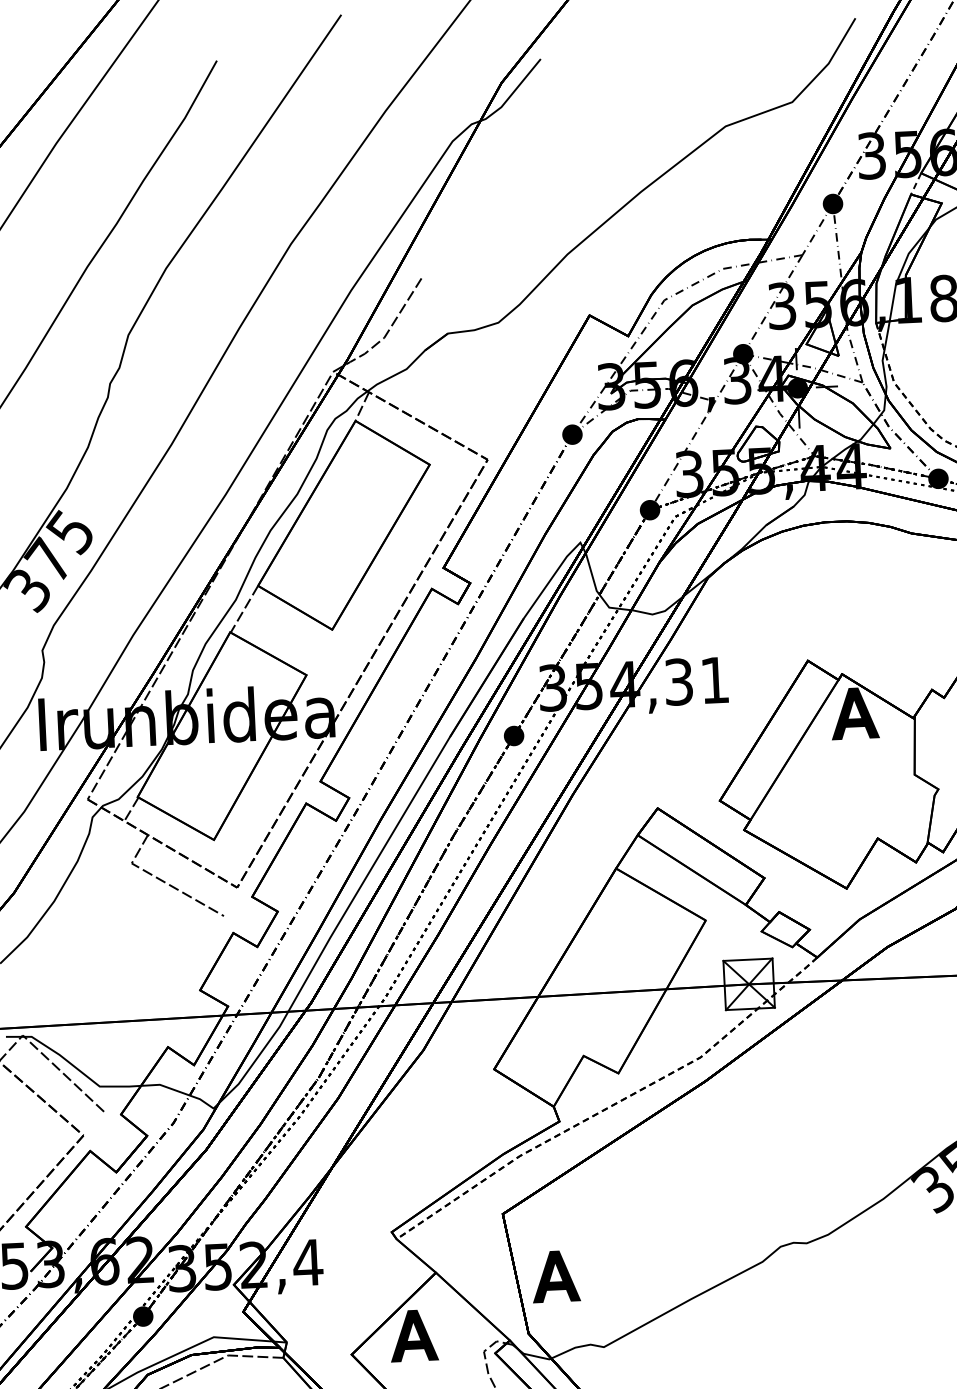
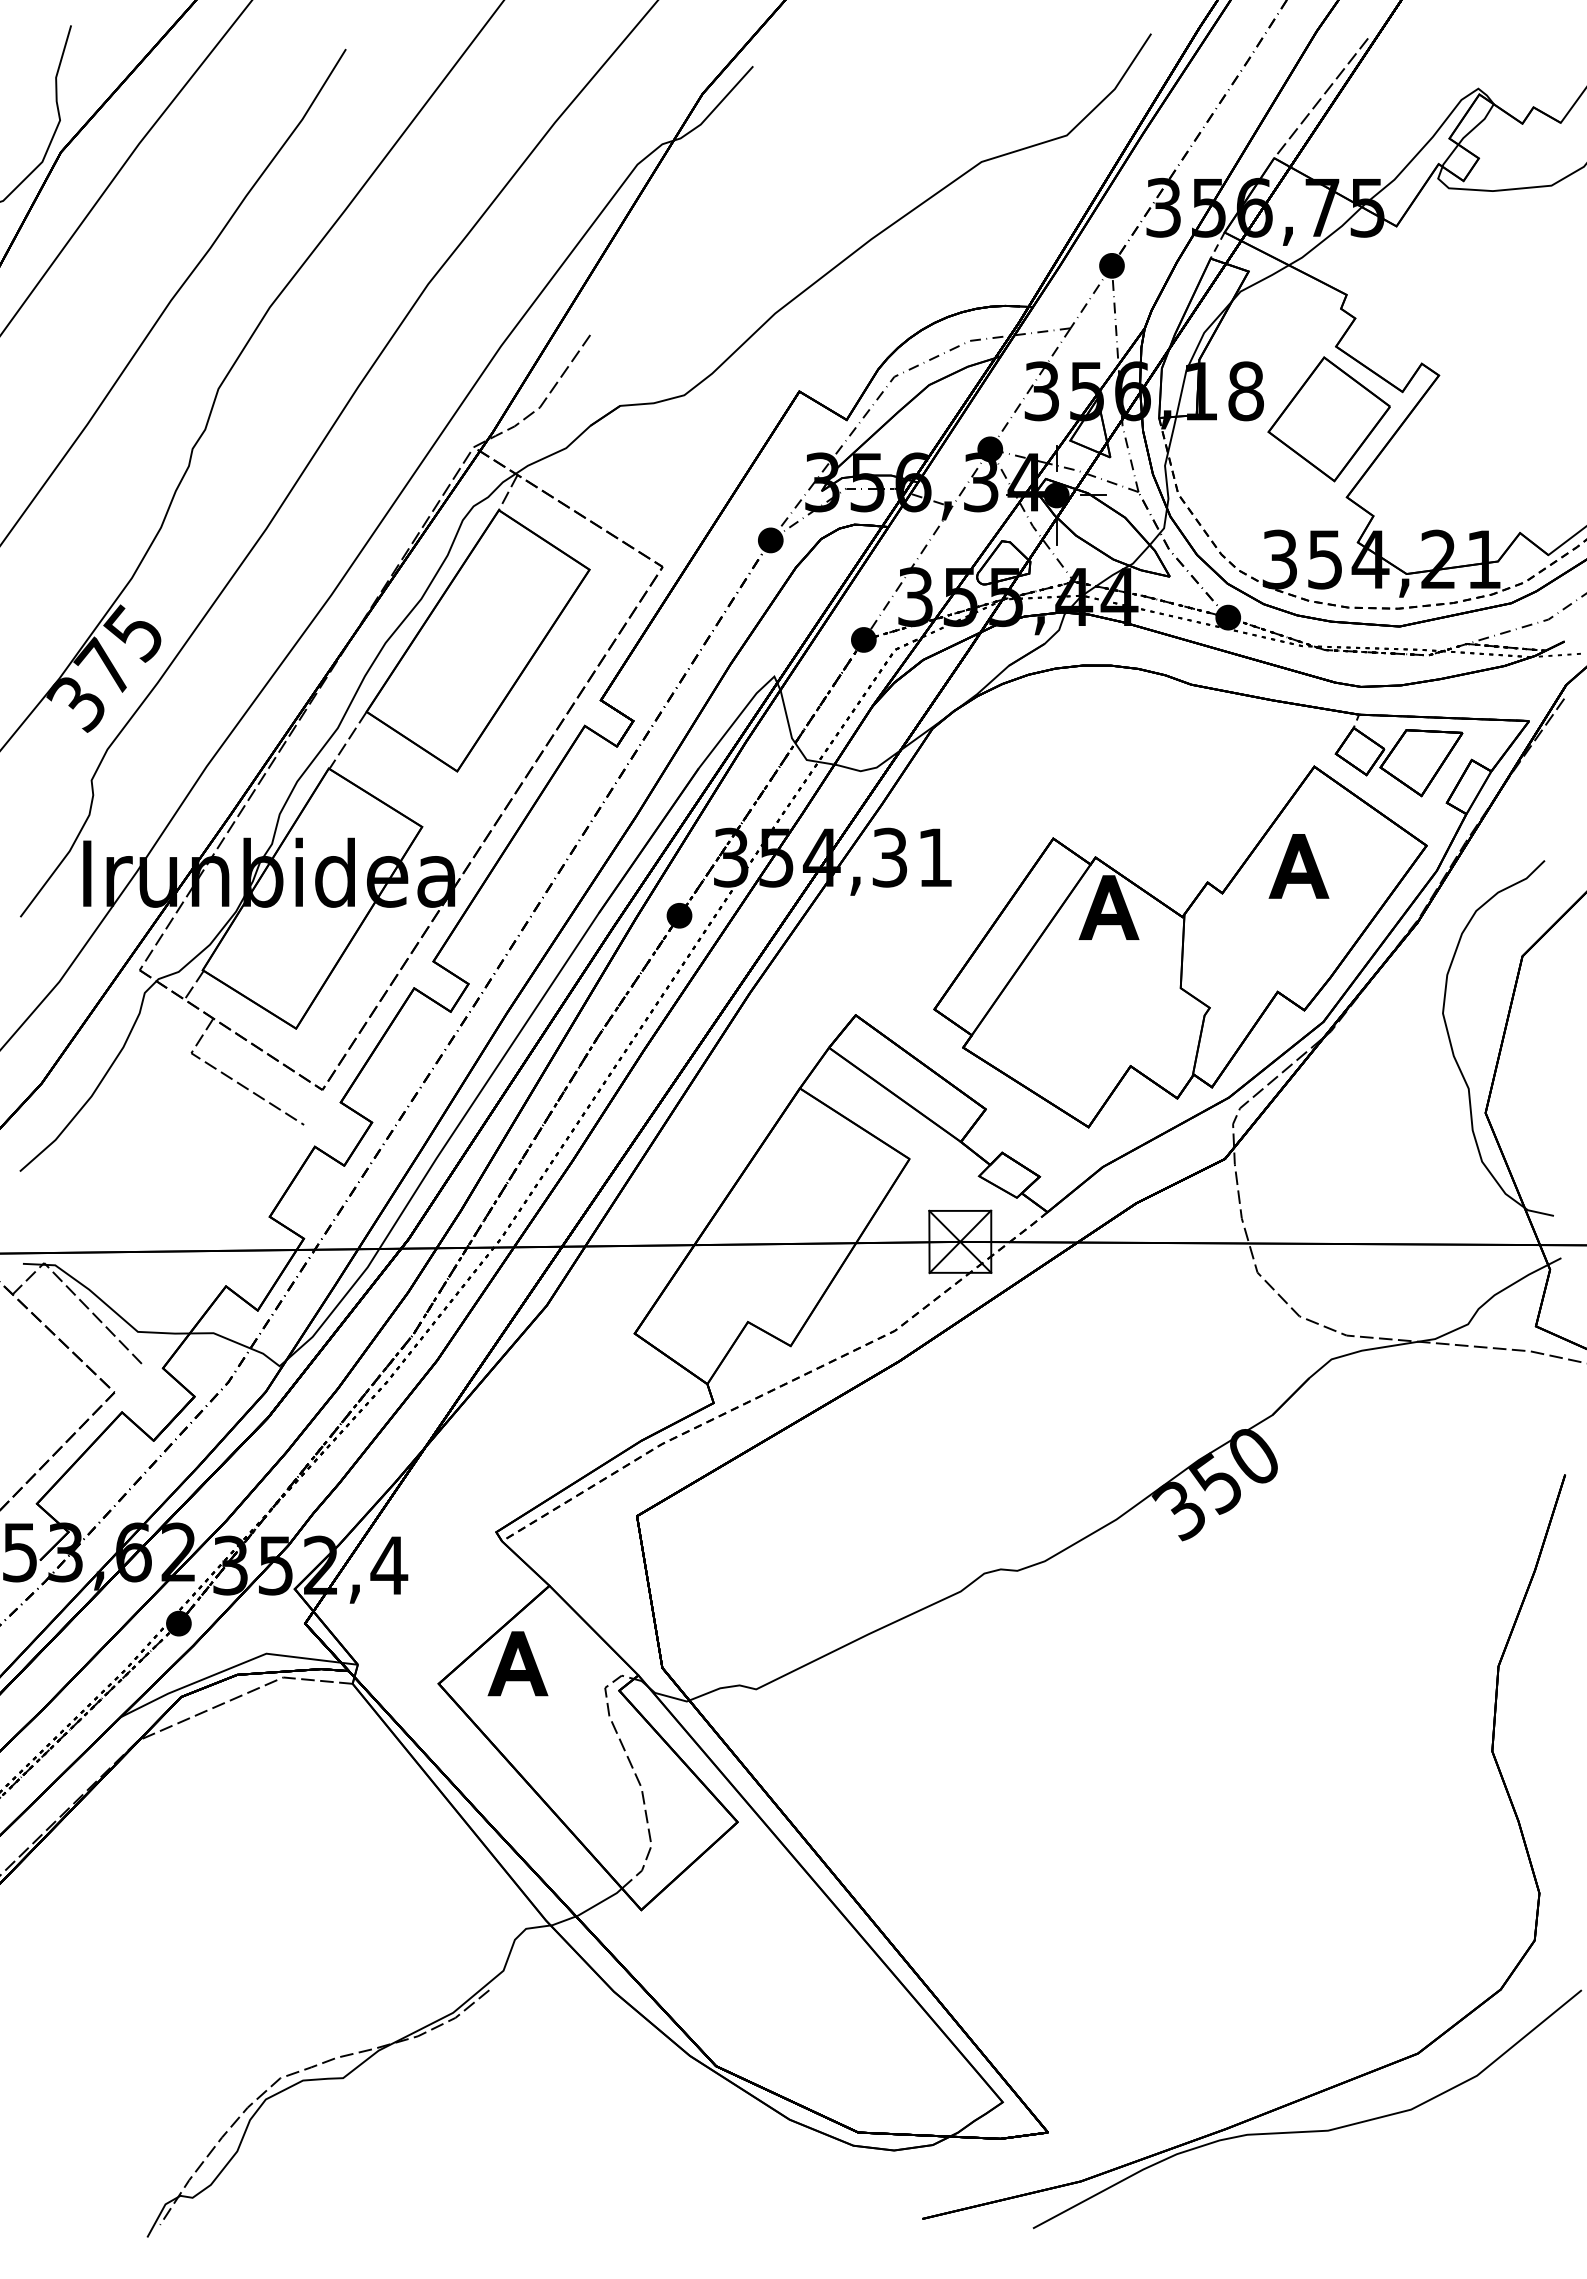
part: (555, 1276) -> (699, 1597), removed

